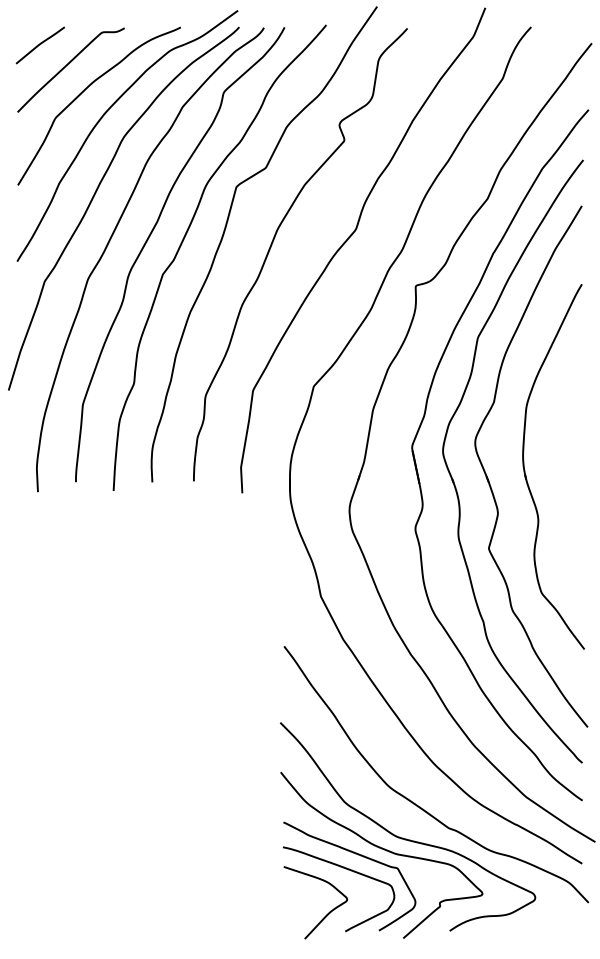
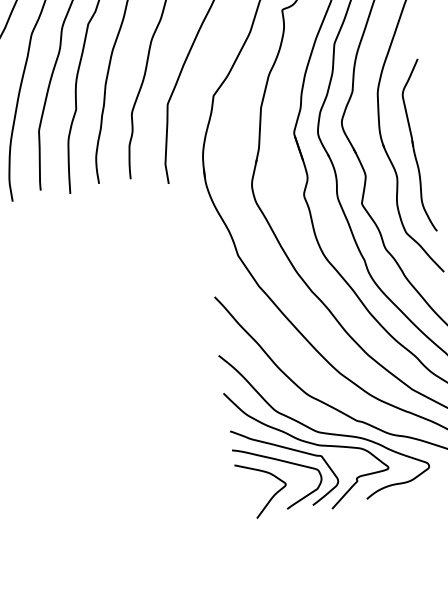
part: (570, 482) -> (418, 145), added

